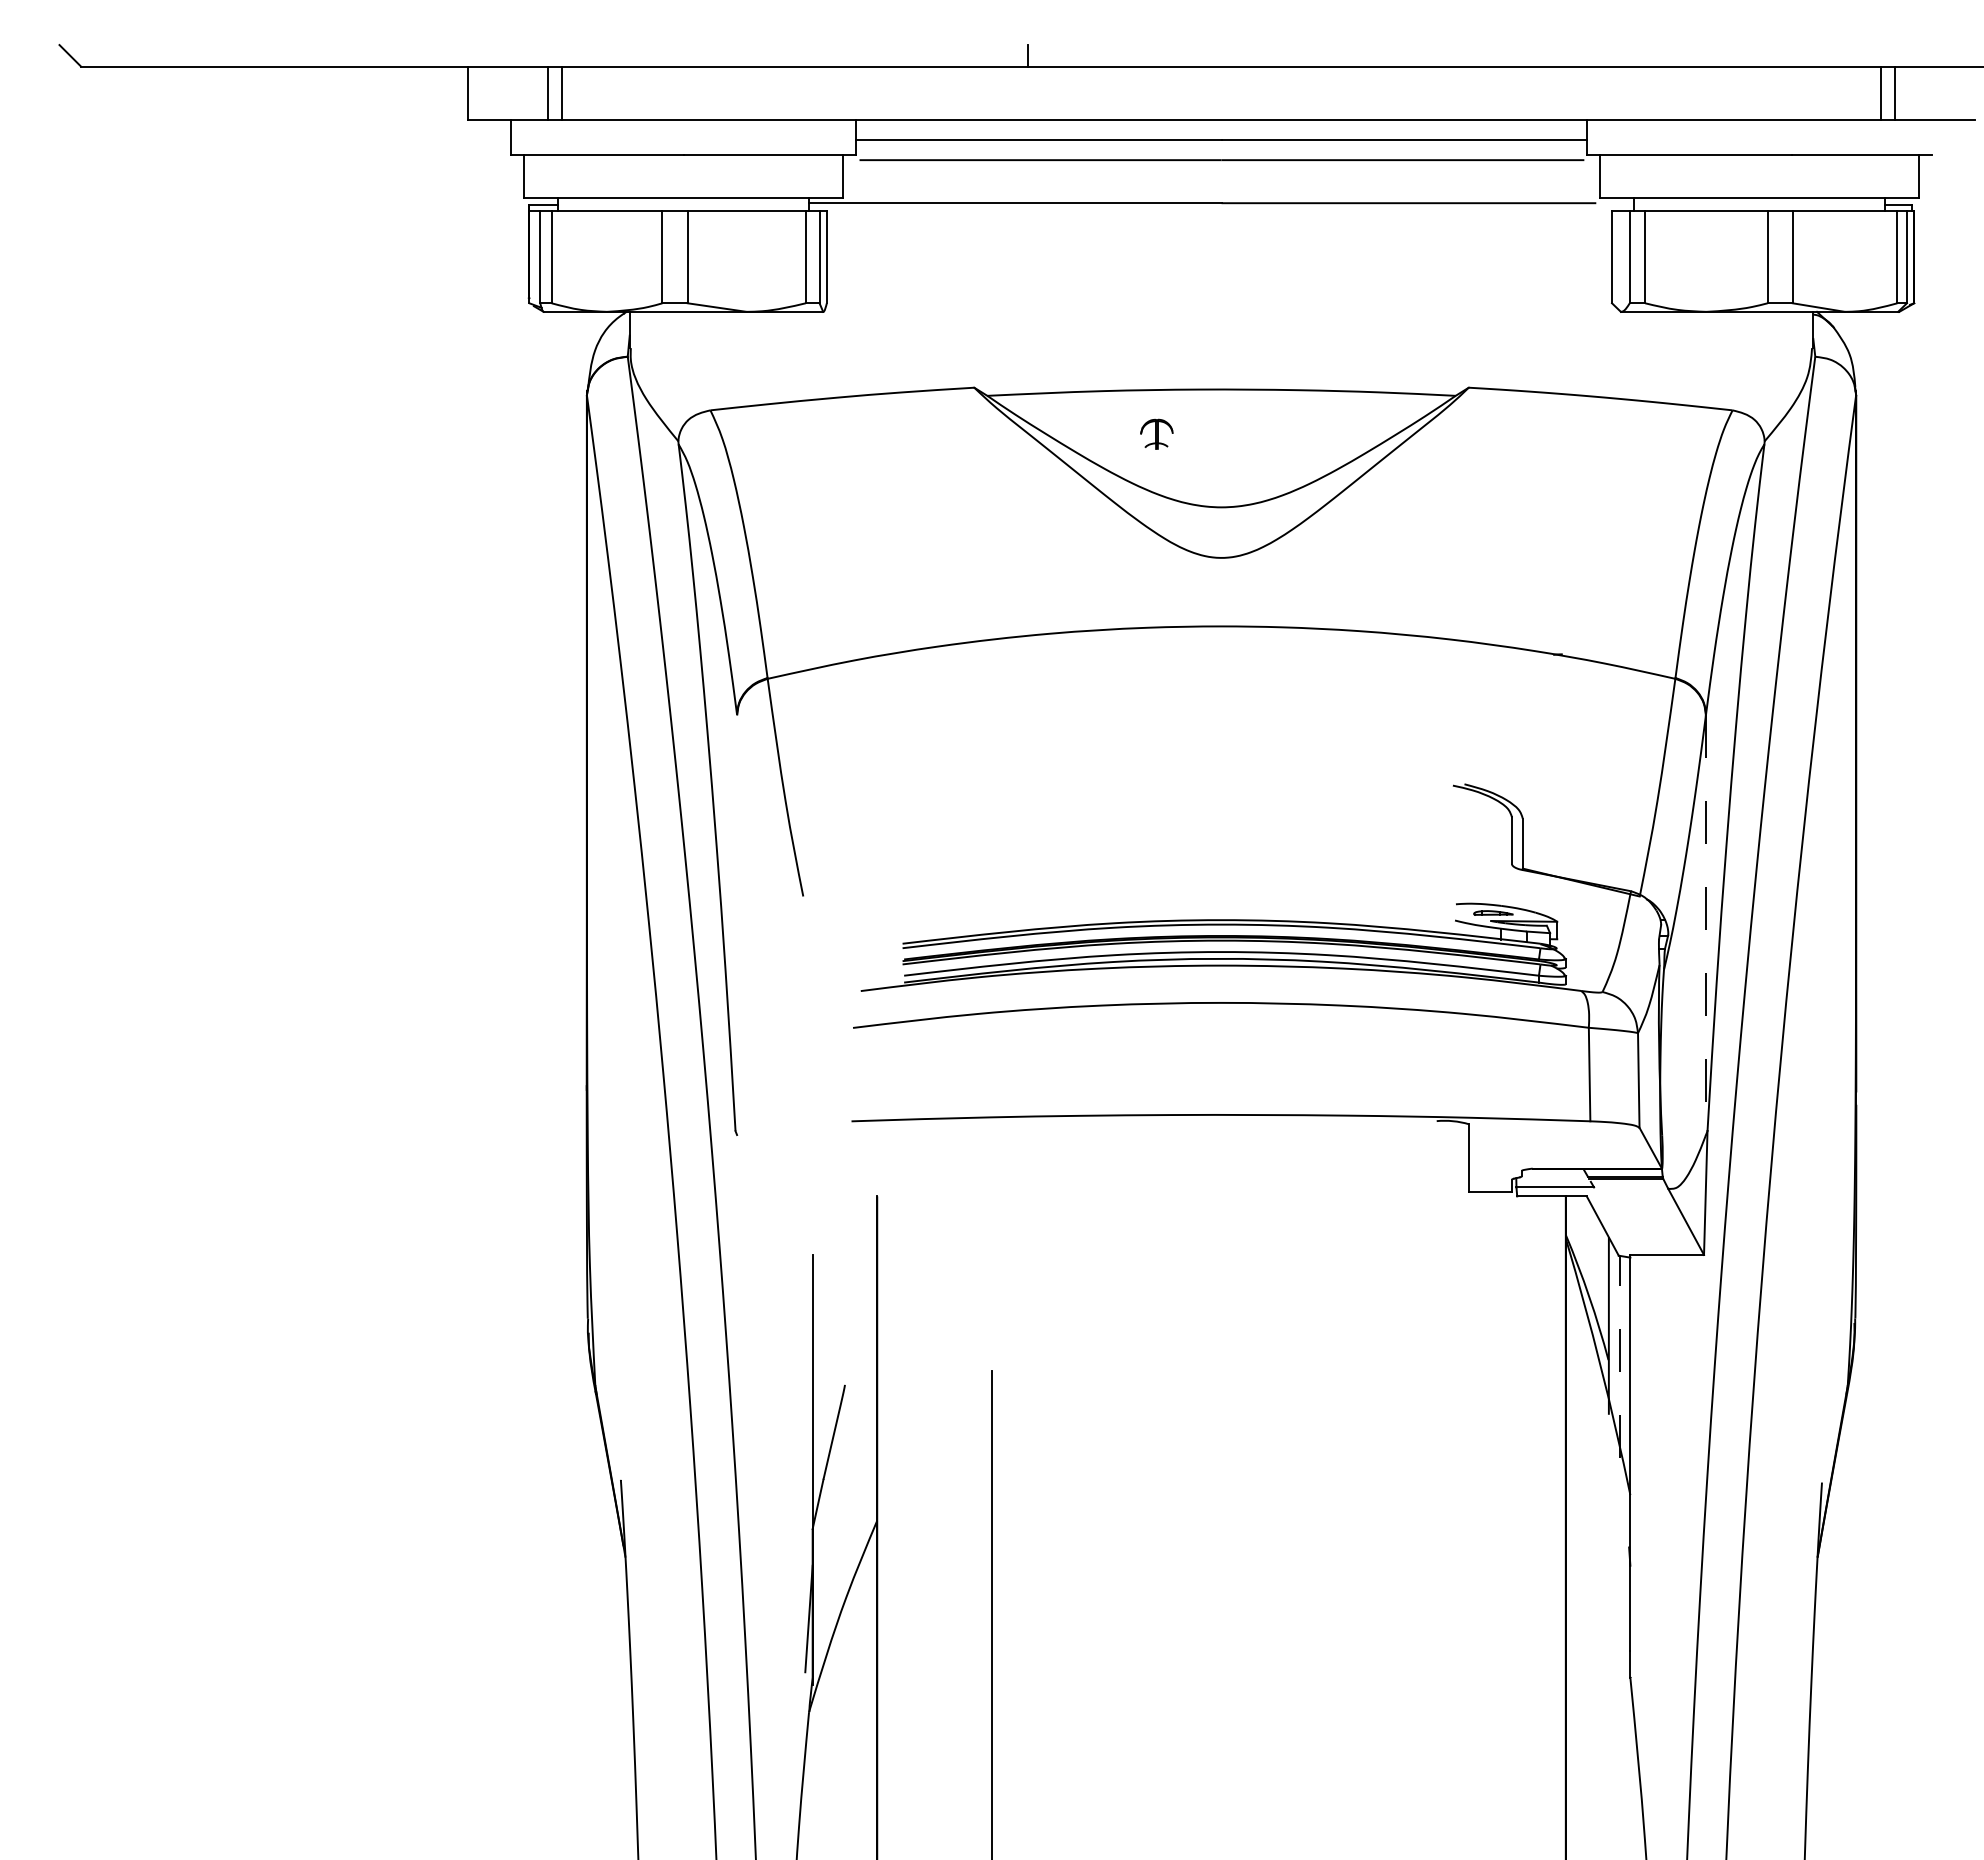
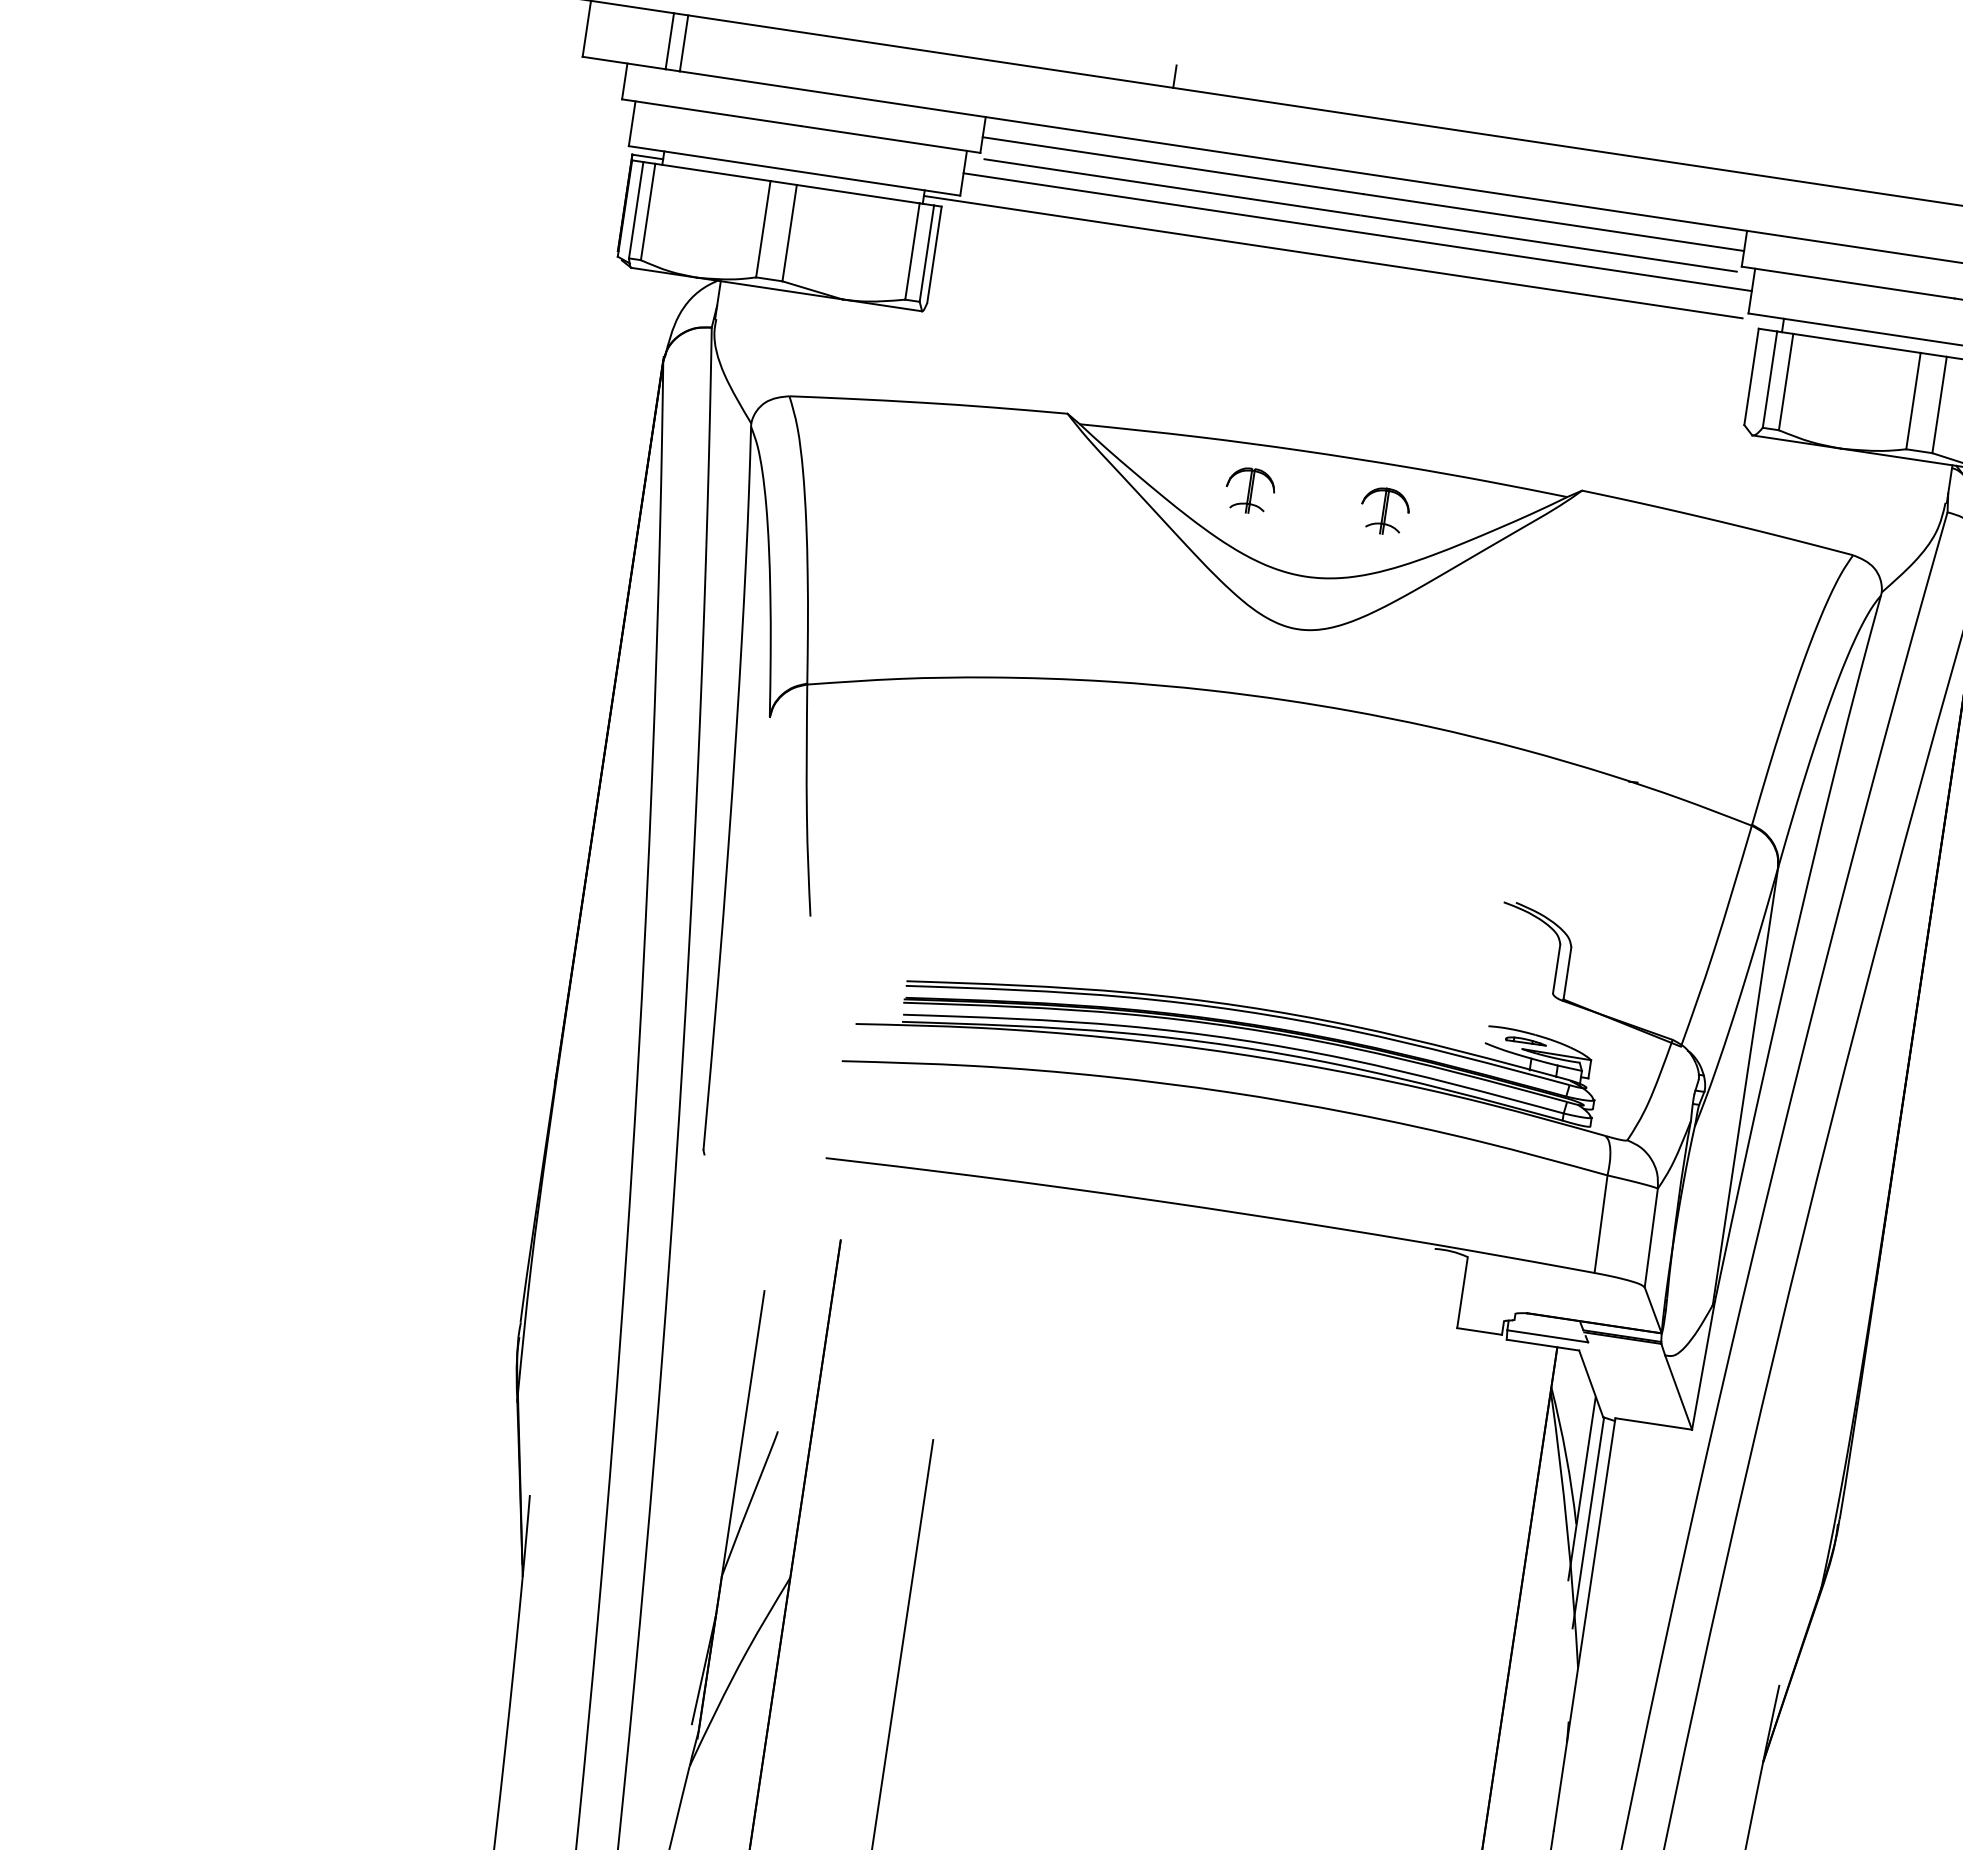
line: (1221, 176) -> (1357, 232), added
part: (1156, 434) -> (1249, 490), size x1.43
part: (1286, 434) -> (1385, 510), added
line: (1706, 925) -> (1745, 1087), dashed -> solid
line: (1619, 1356) -> (1588, 1522), dashed -> solid

